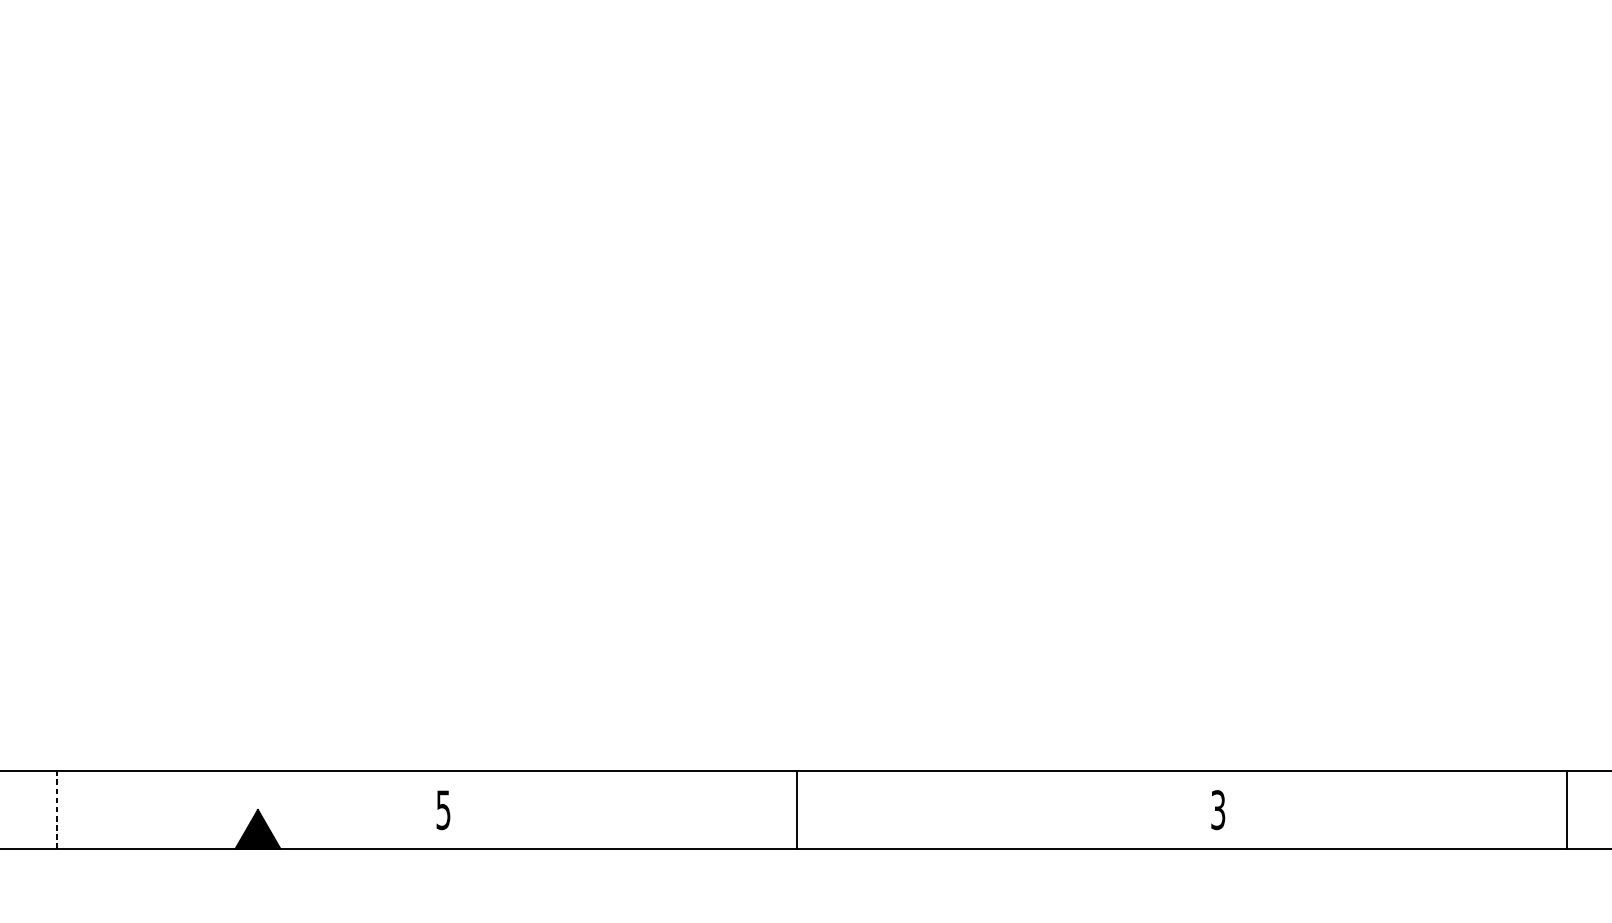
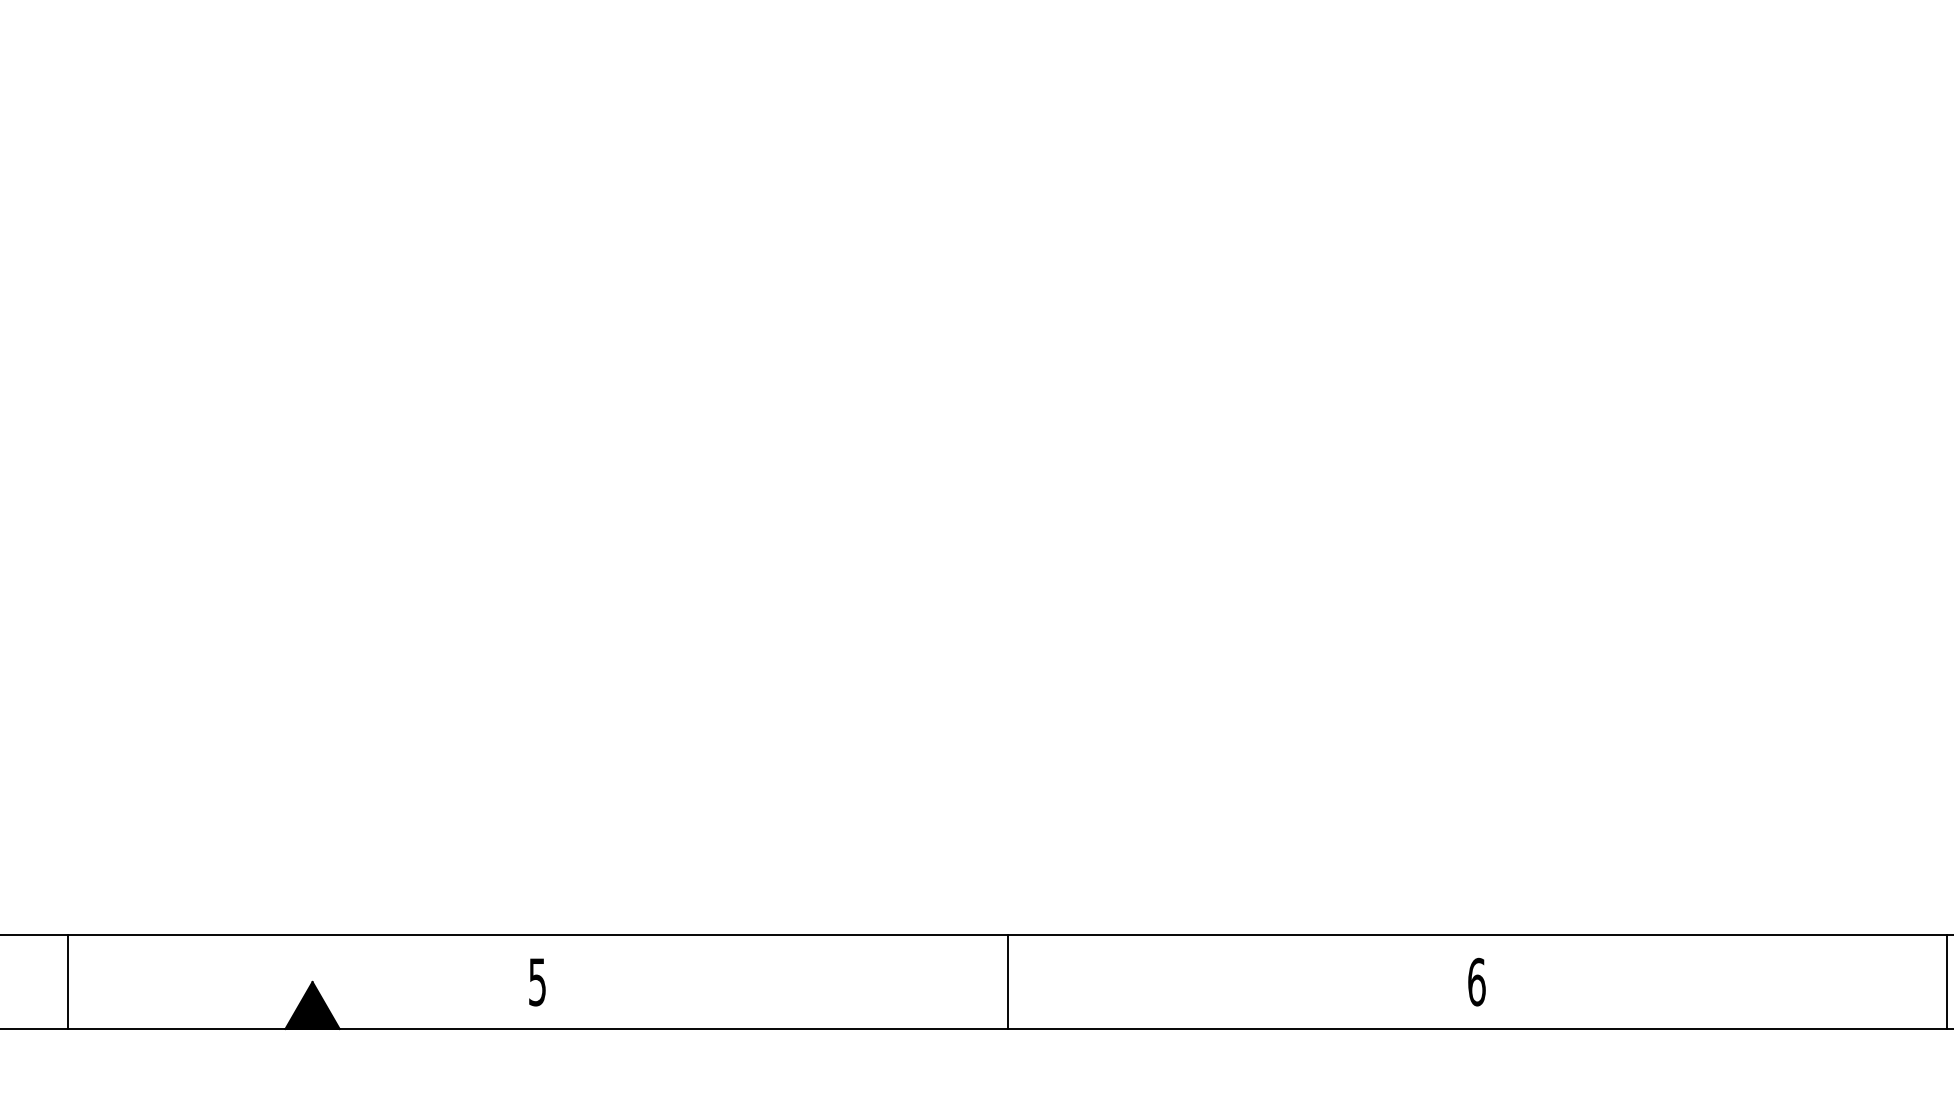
text: (1217, 809) -> (1476, 981), 3 -> 6
line: (56, 810) -> (68, 982), dashed -> solid
line: (797, 810) -> (1007, 982), moved
line: (1566, 810) -> (1946, 982), moved

